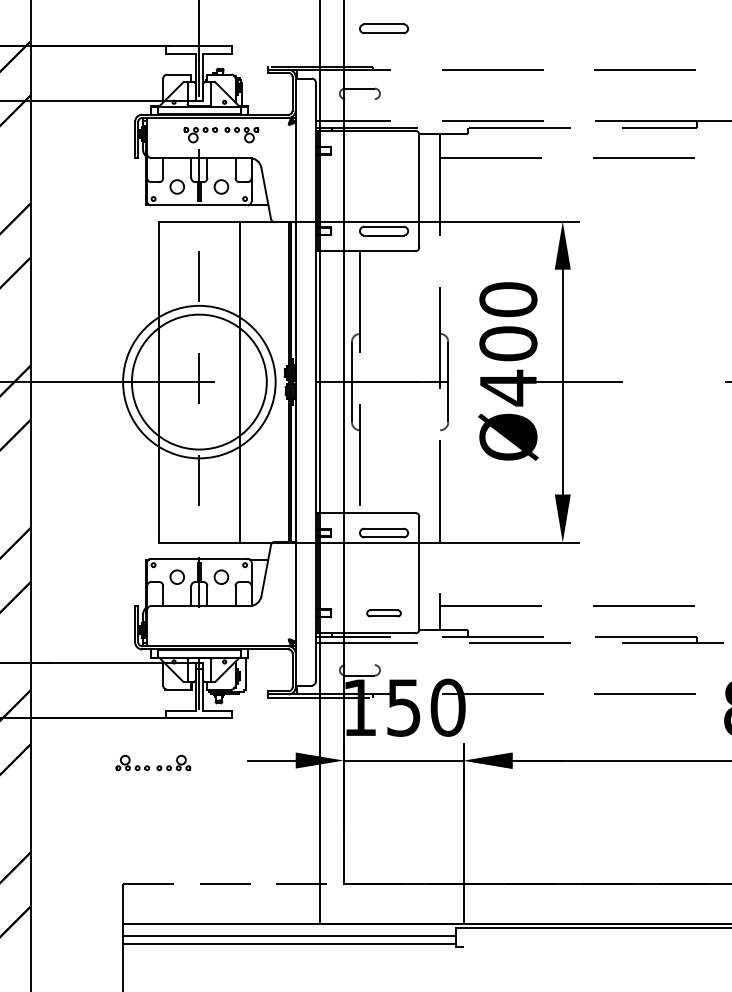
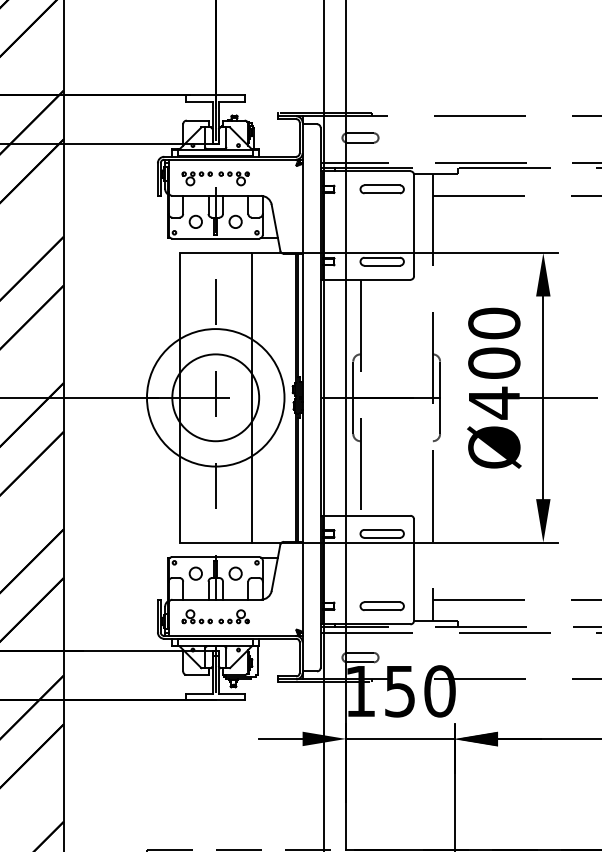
part: (383, 28) -> (381, 189), moved
line: (359, 99) -> (360, 143), added
part: (221, 135) -> (215, 179), moved
circle: (199, 381) -> (215, 397), size x0.71
part: (383, 613) -> (381, 606), size x1.43
line: (359, 665) -> (360, 653), added
part: (153, 762) -> (215, 616), moved

